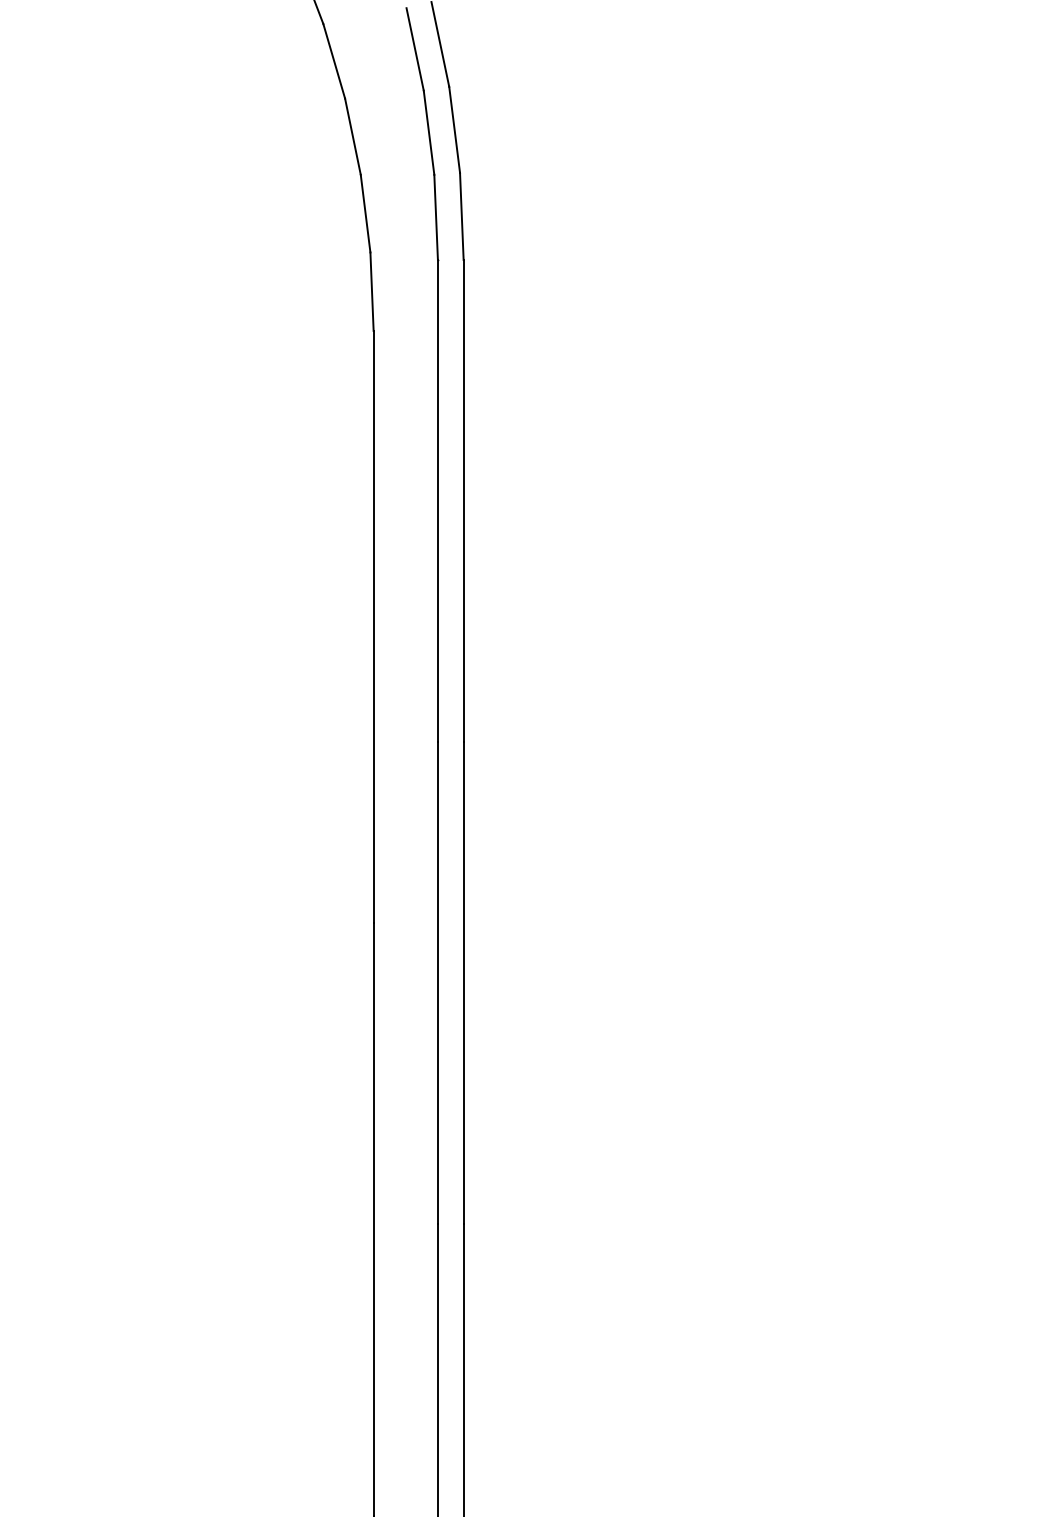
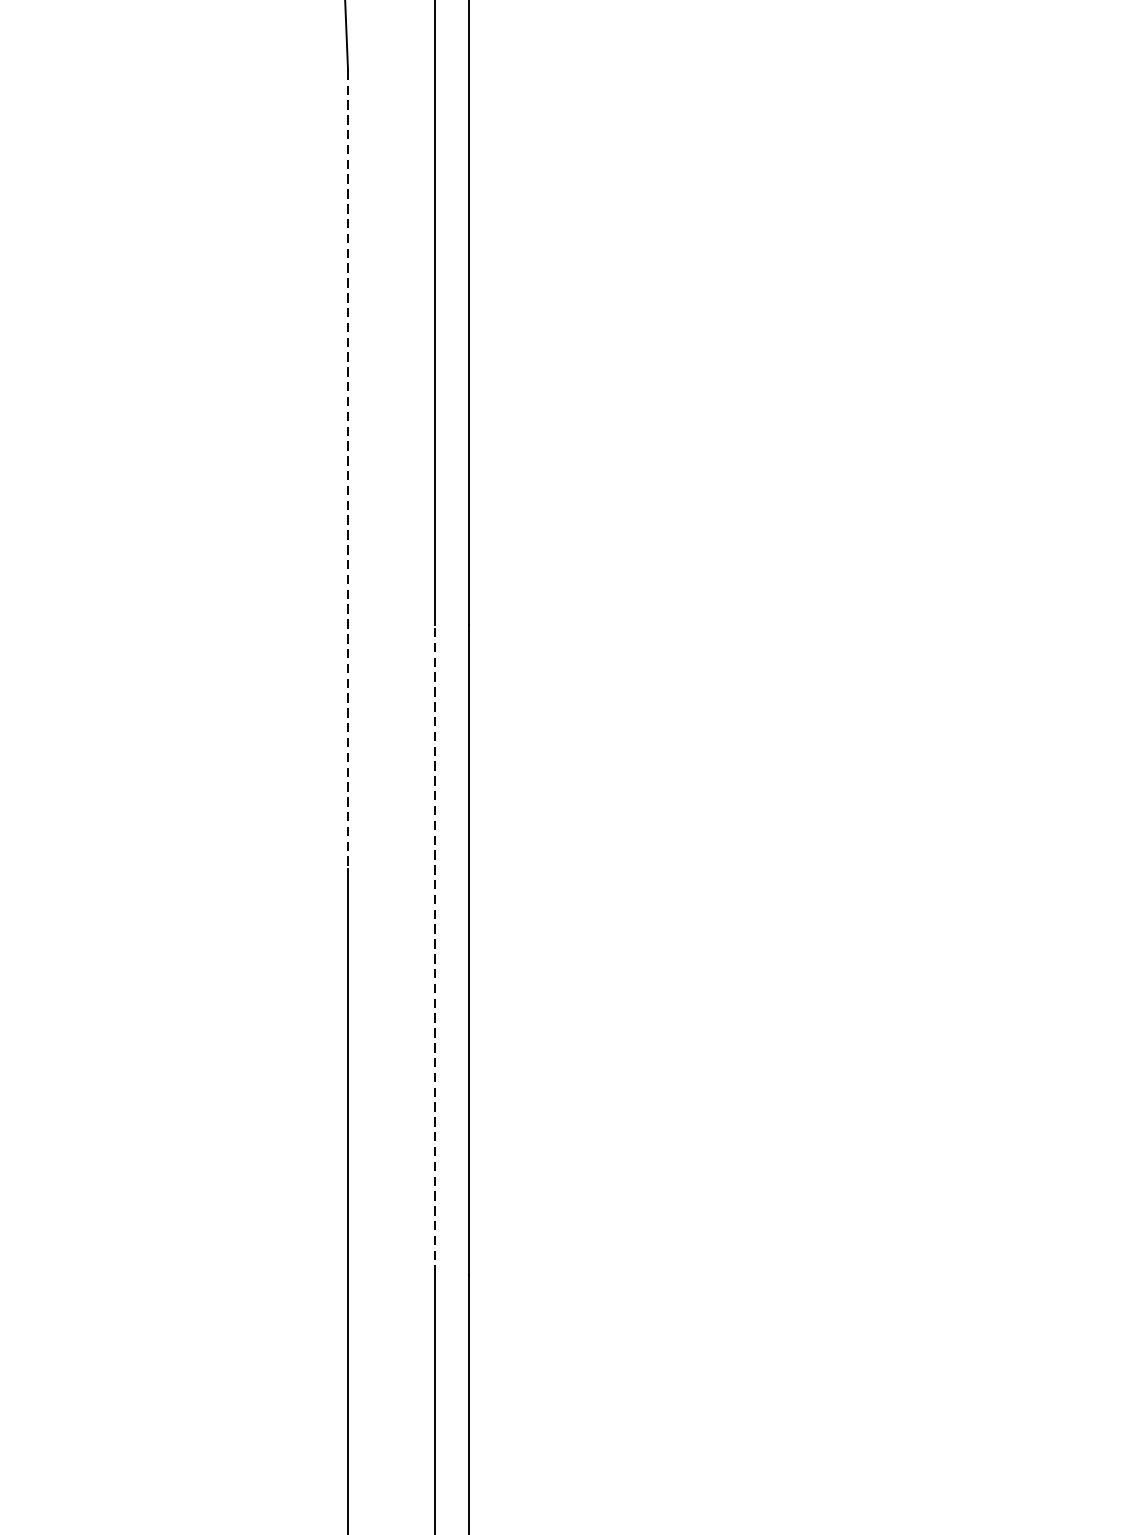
line: (373, 627) -> (347, 470), solid -> dashed
line: (437, 982) -> (434, 948), solid -> dashed

